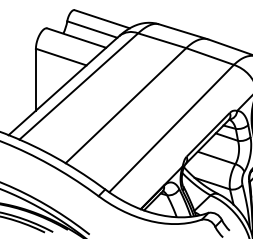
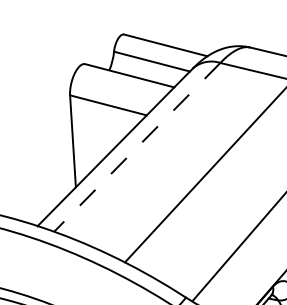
line: (78, 86) -> (136, 147), solid -> dashed

